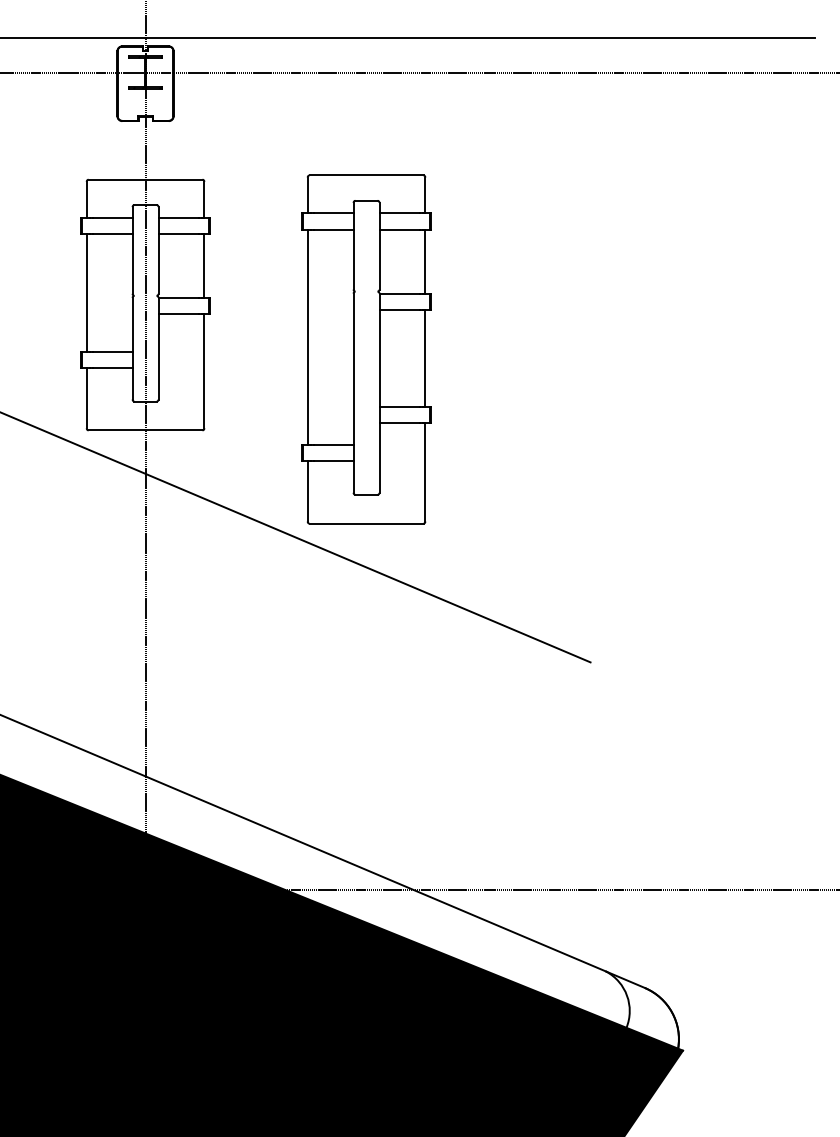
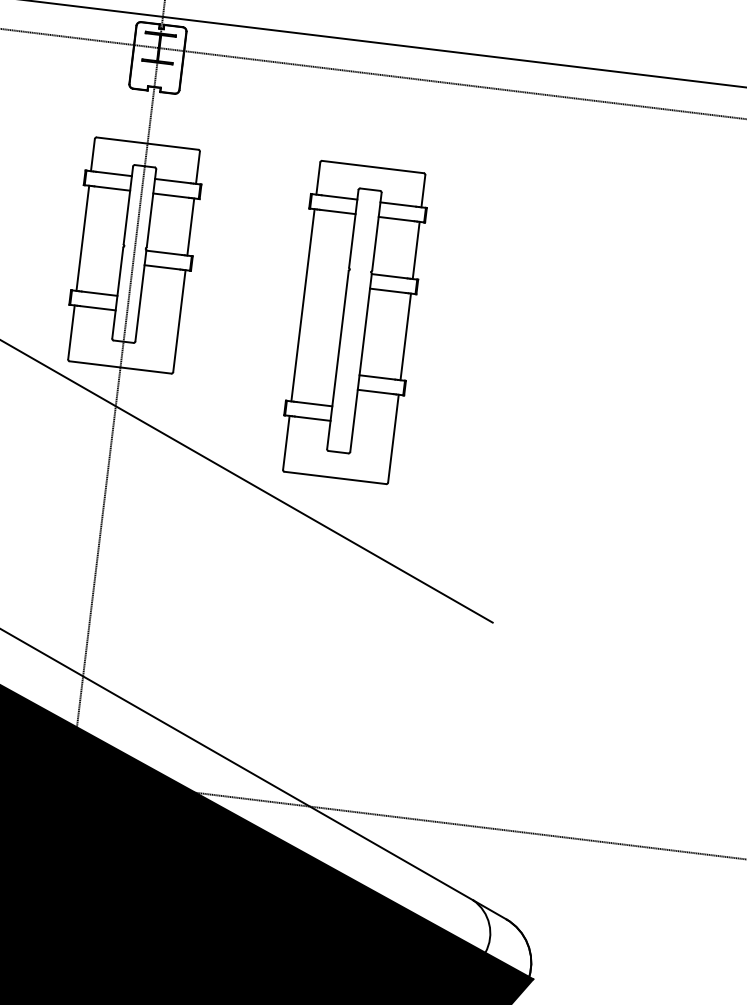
part: (366, 349) -> (354, 322), moved

